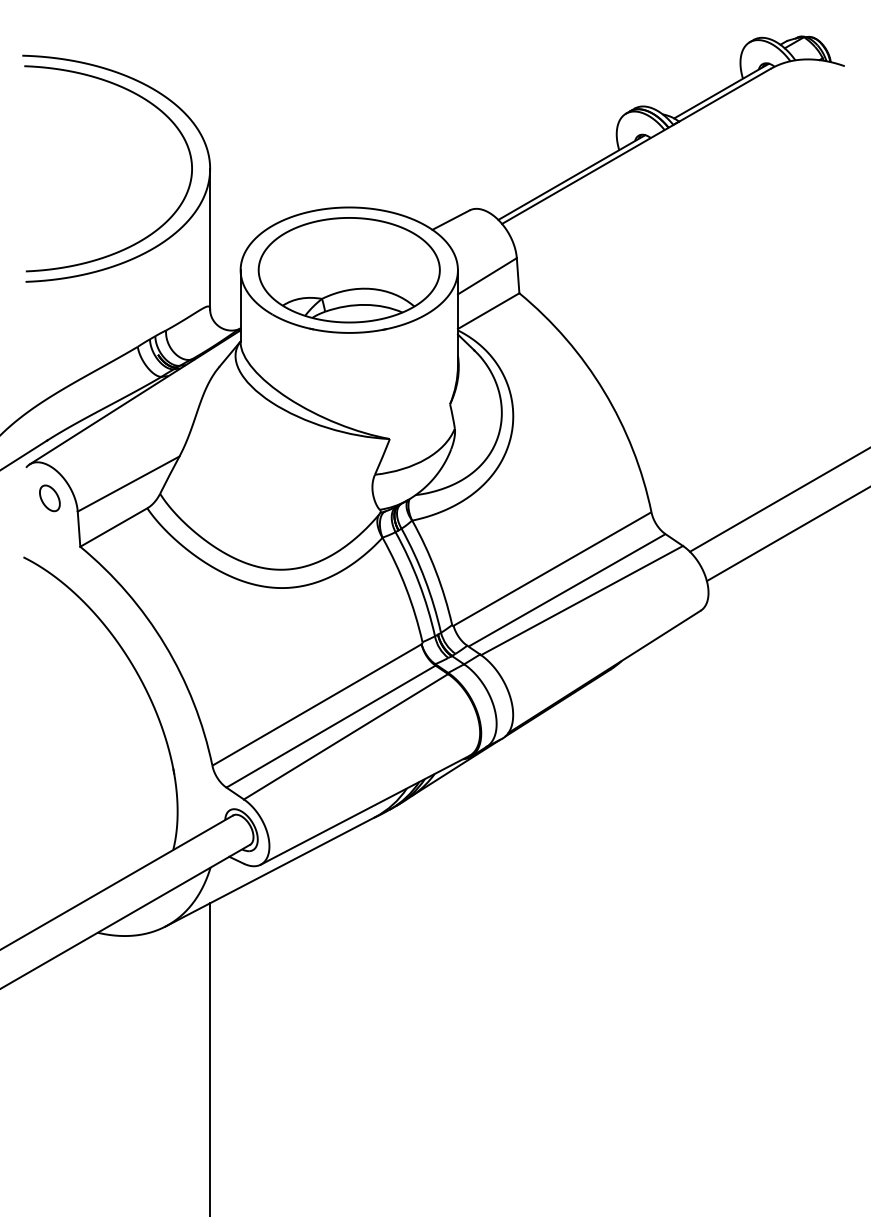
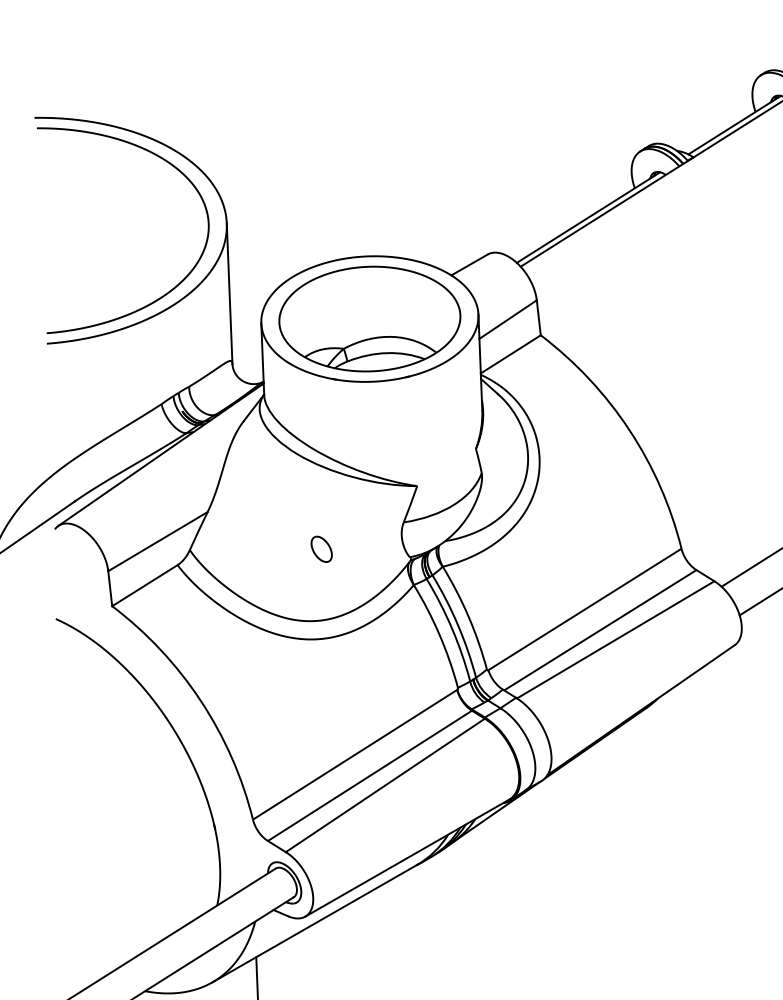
part: (49, 498) -> (321, 549), moved

